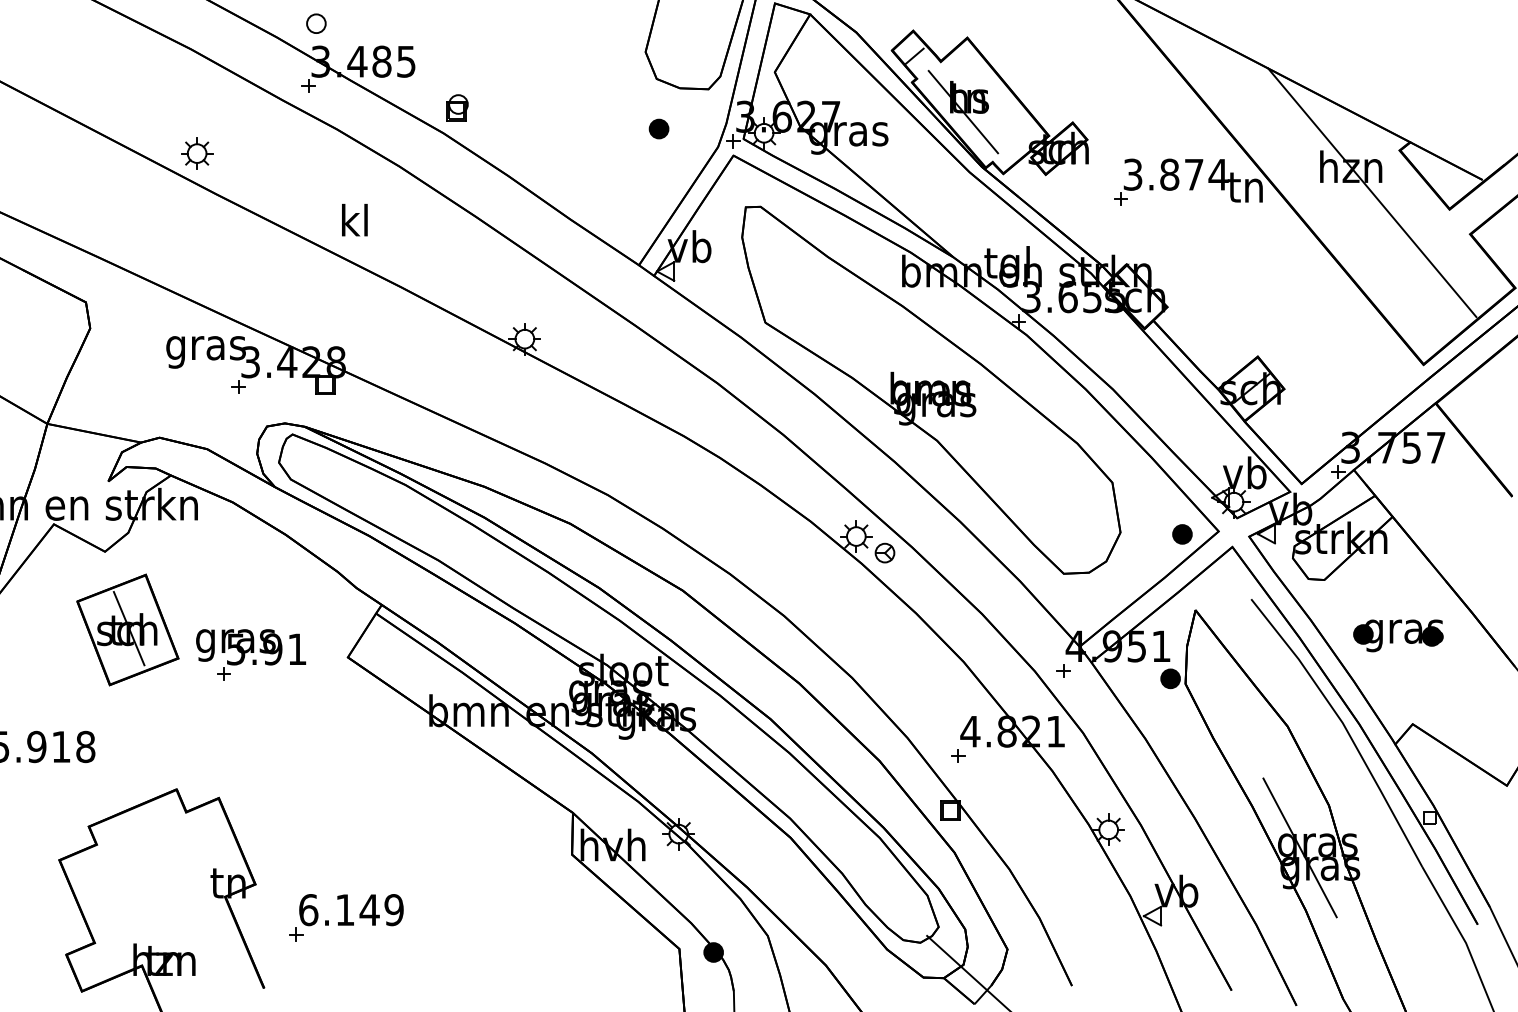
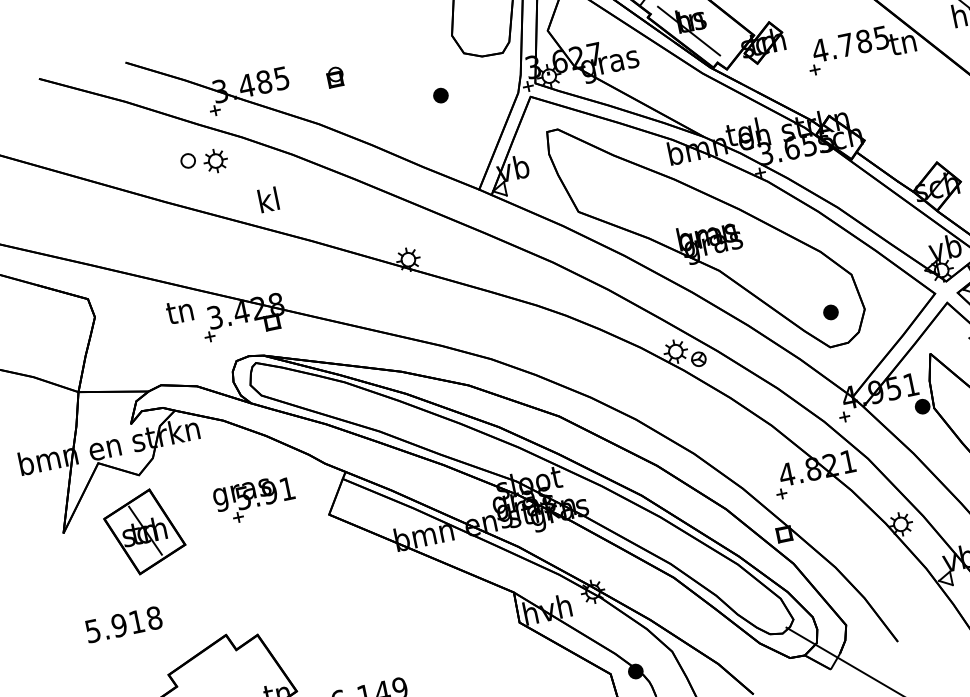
part: (316, 23) -> (188, 160), moved
part: (457, 107) -> (335, 76), moved
part: (658, 128) -> (440, 95), moved
part: (197, 153) -> (216, 160), moved
text: (1175, 174) -> (850, 44), 3.874 -> 4.785
text: (205, 349) -> (180, 315), gras -> tn
part: (1182, 534) -> (831, 312), moved
part: (127, 629) -> (144, 531), moved
part: (251, 654) -> (255, 499), moved

